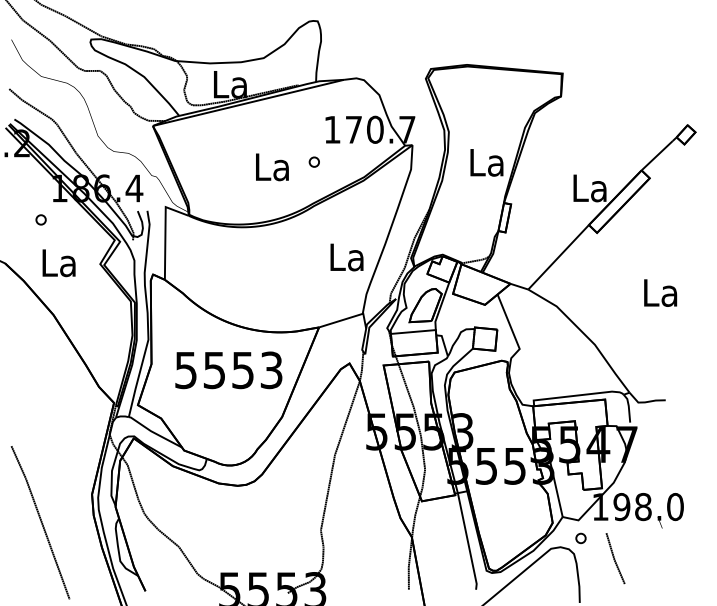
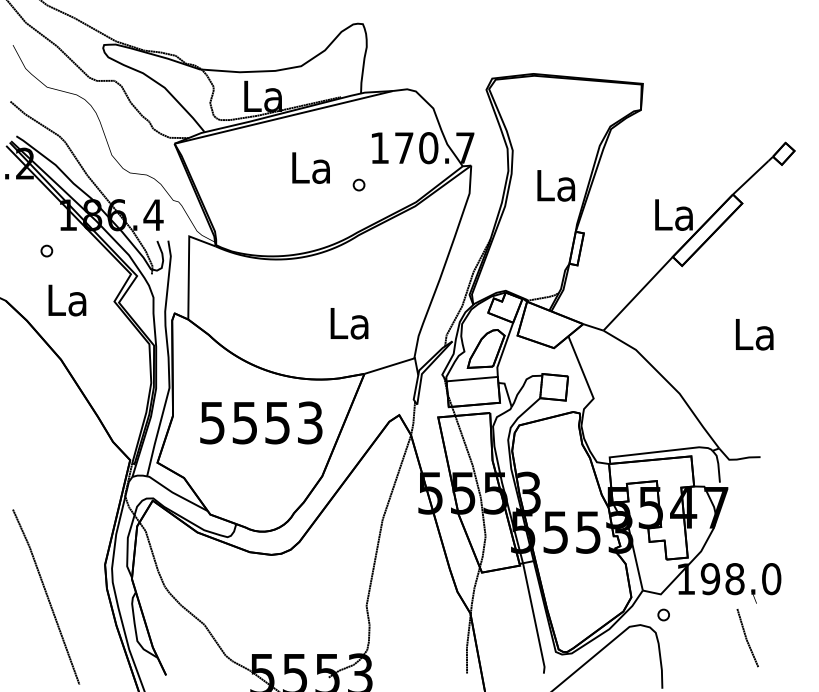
text: (272, 167) -> (311, 168), moved
text: (346, 257) -> (348, 323), moved
line: (615, 558) -> (747, 637), moved

